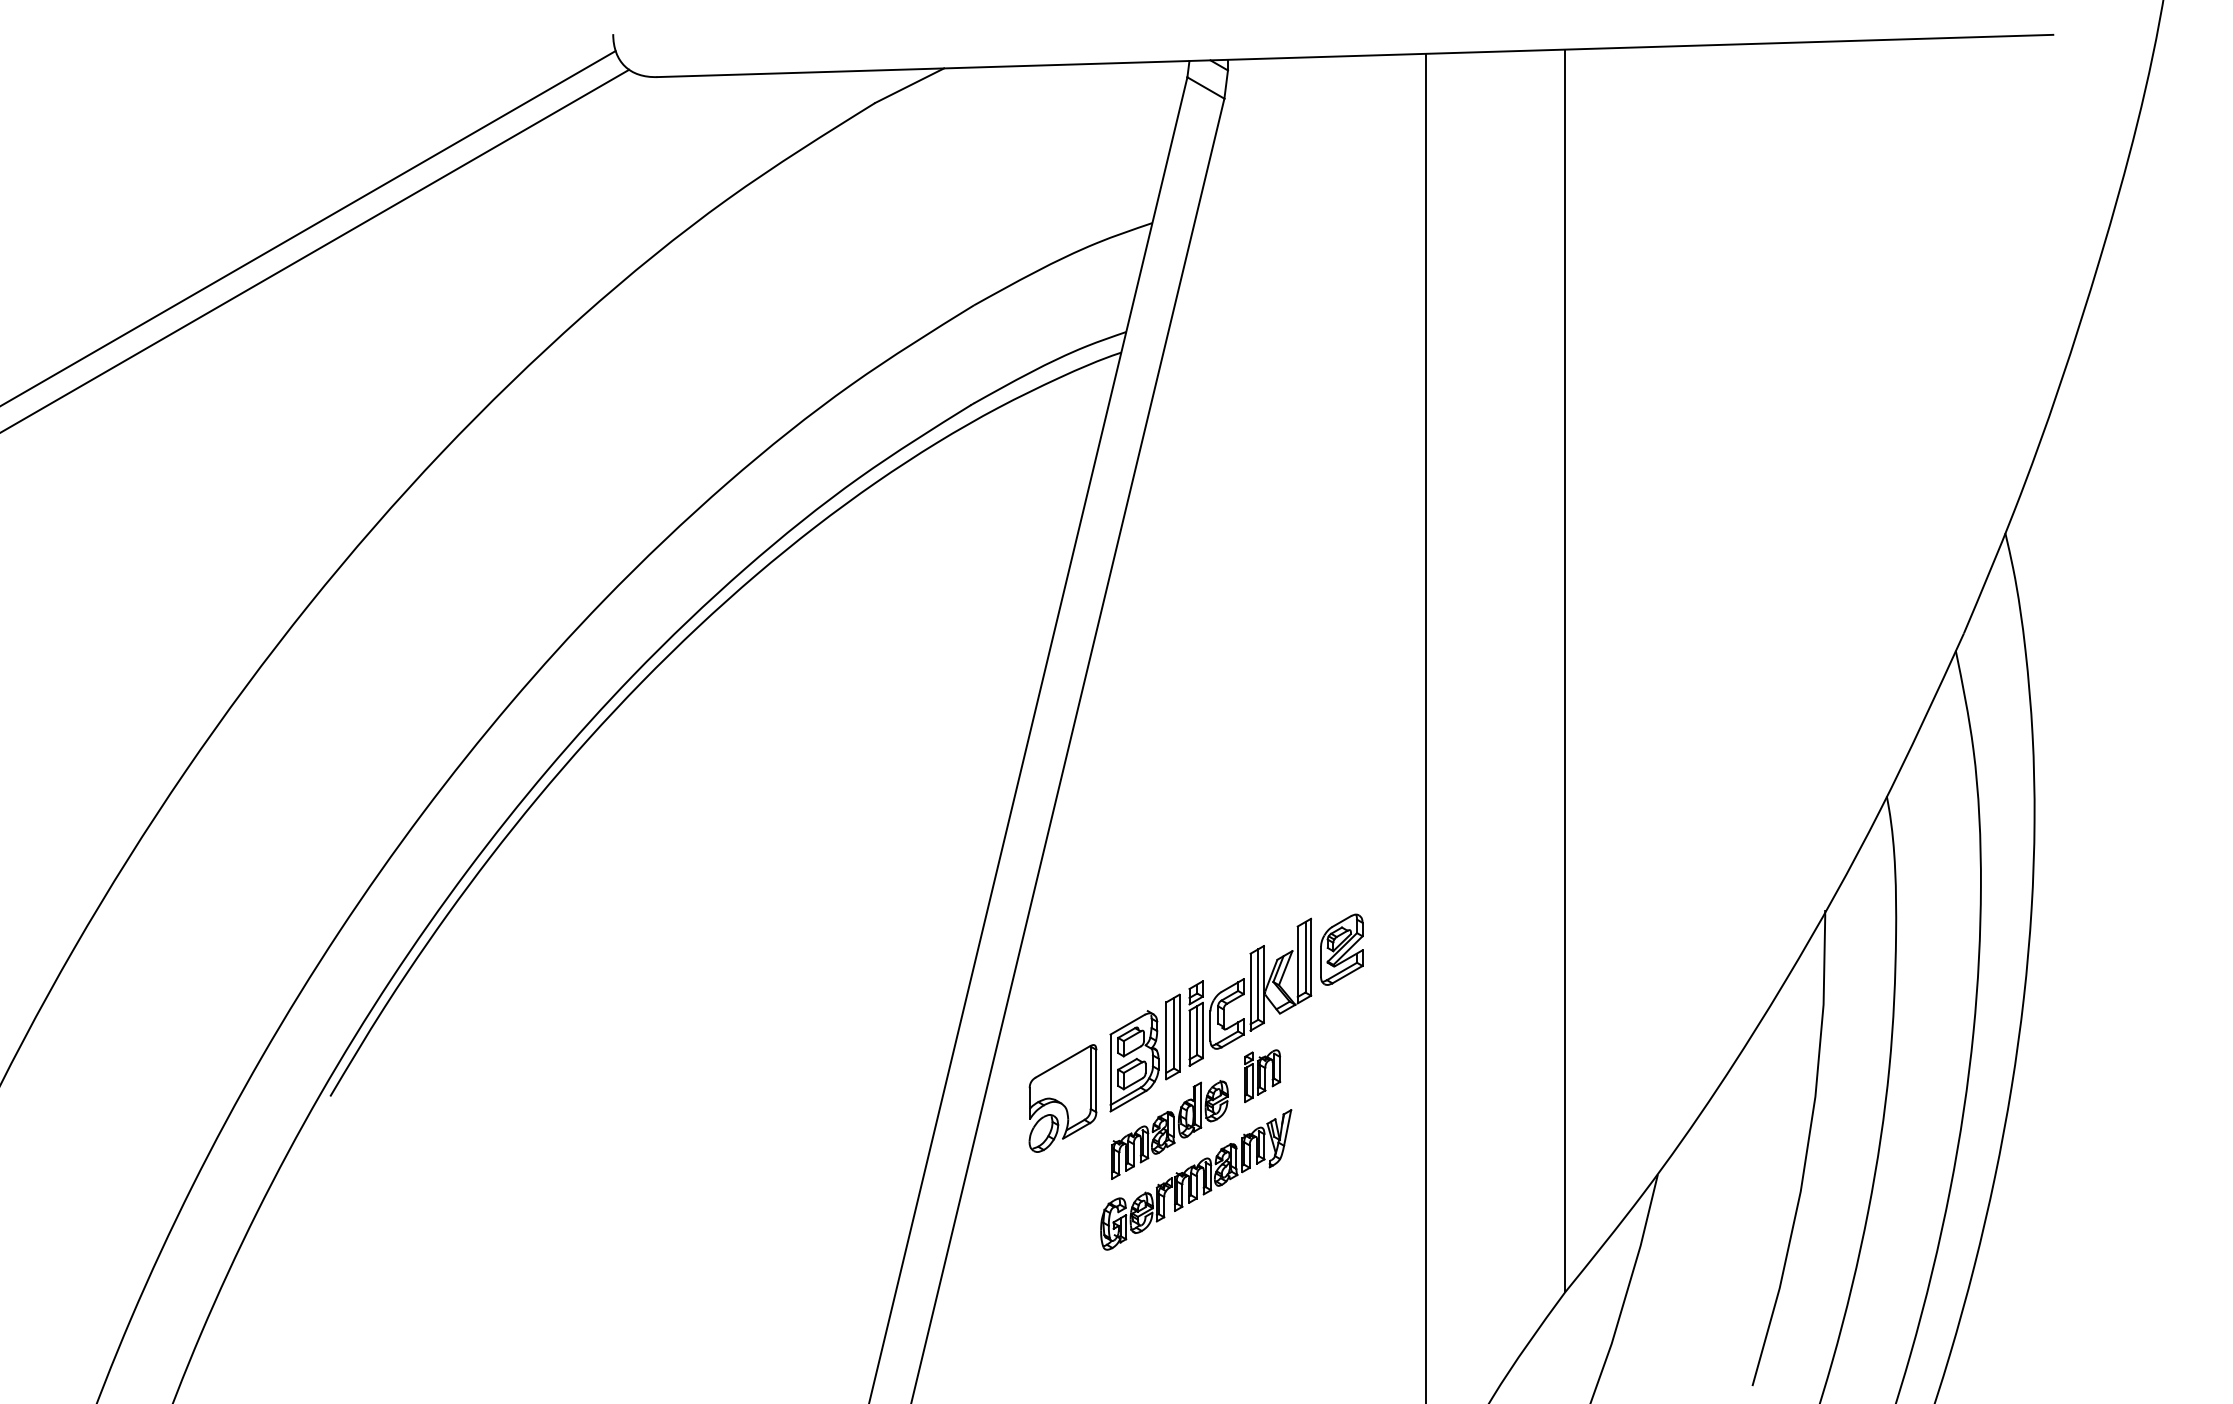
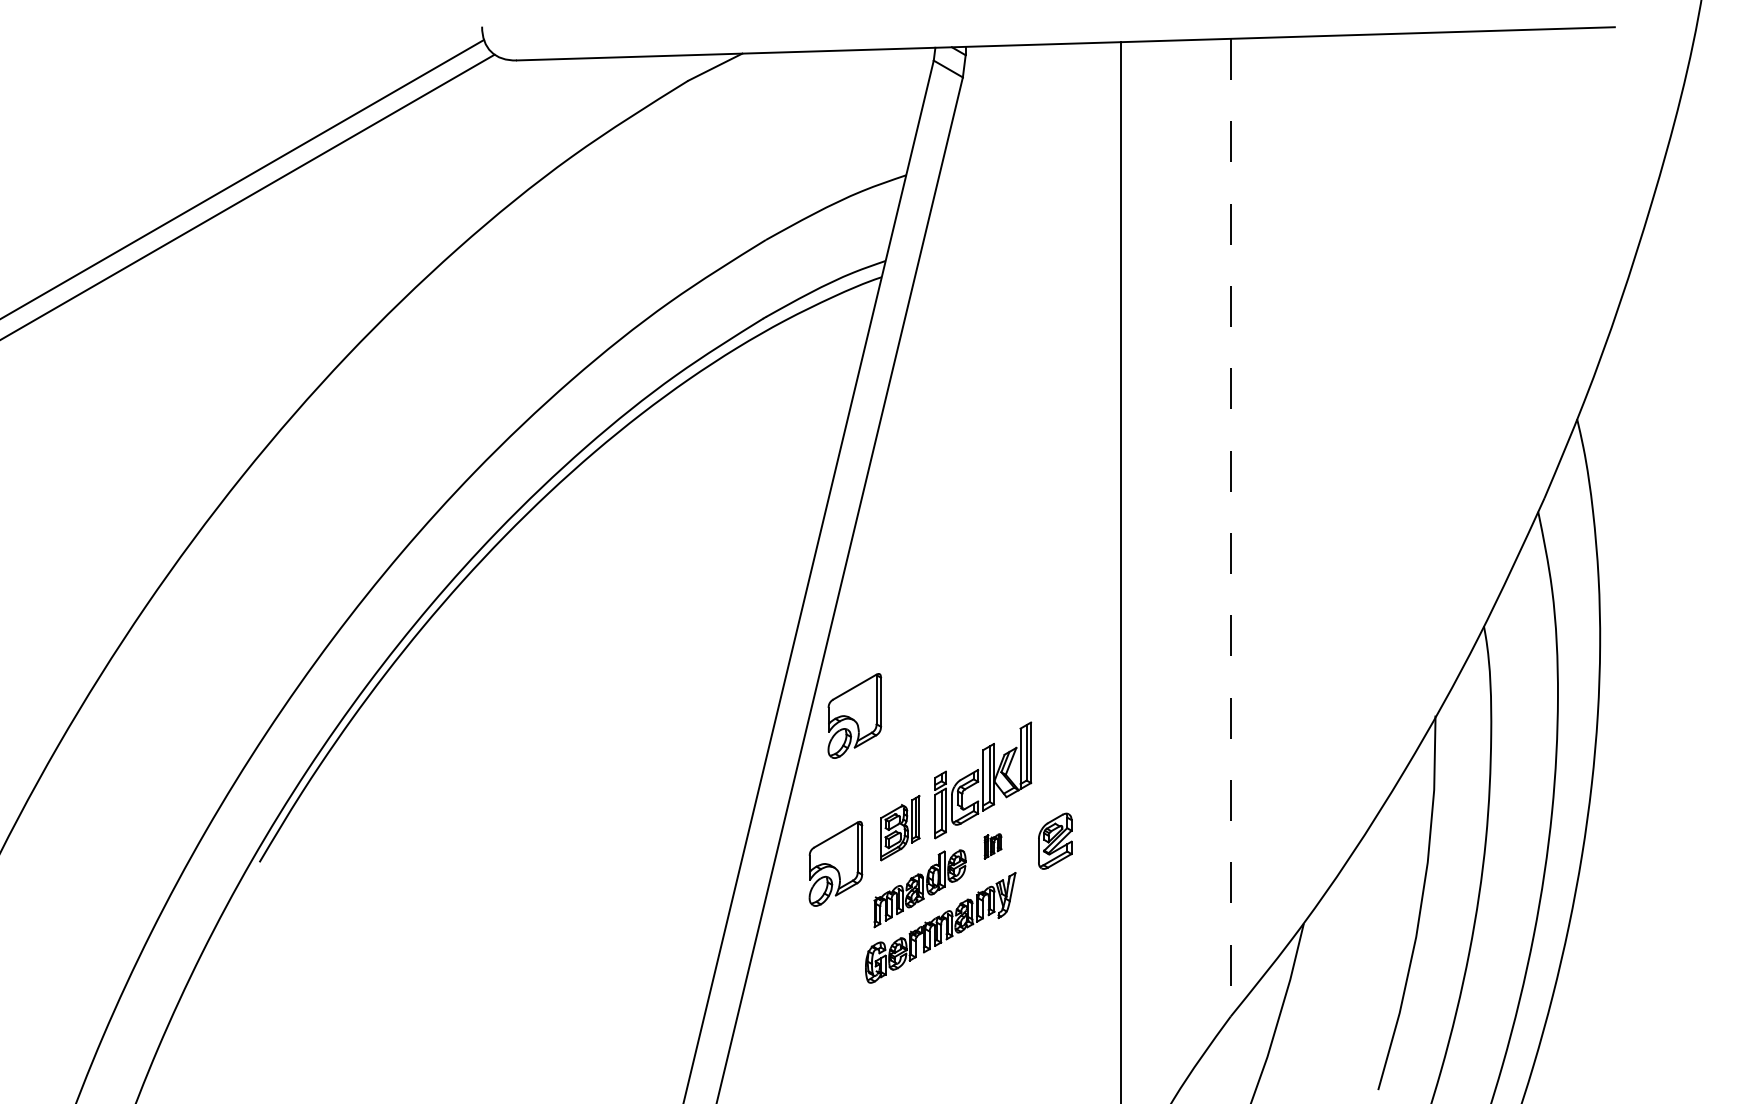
line: (1565, 671) -> (1231, 528), solid -> dashed
part: (1086, 910) -> (854, 716), added
part: (1341, 949) -> (1054, 841), moved
part: (1144, 1052) -> (900, 827), size x0.7
part: (1262, 1076) -> (992, 846), size x0.6

